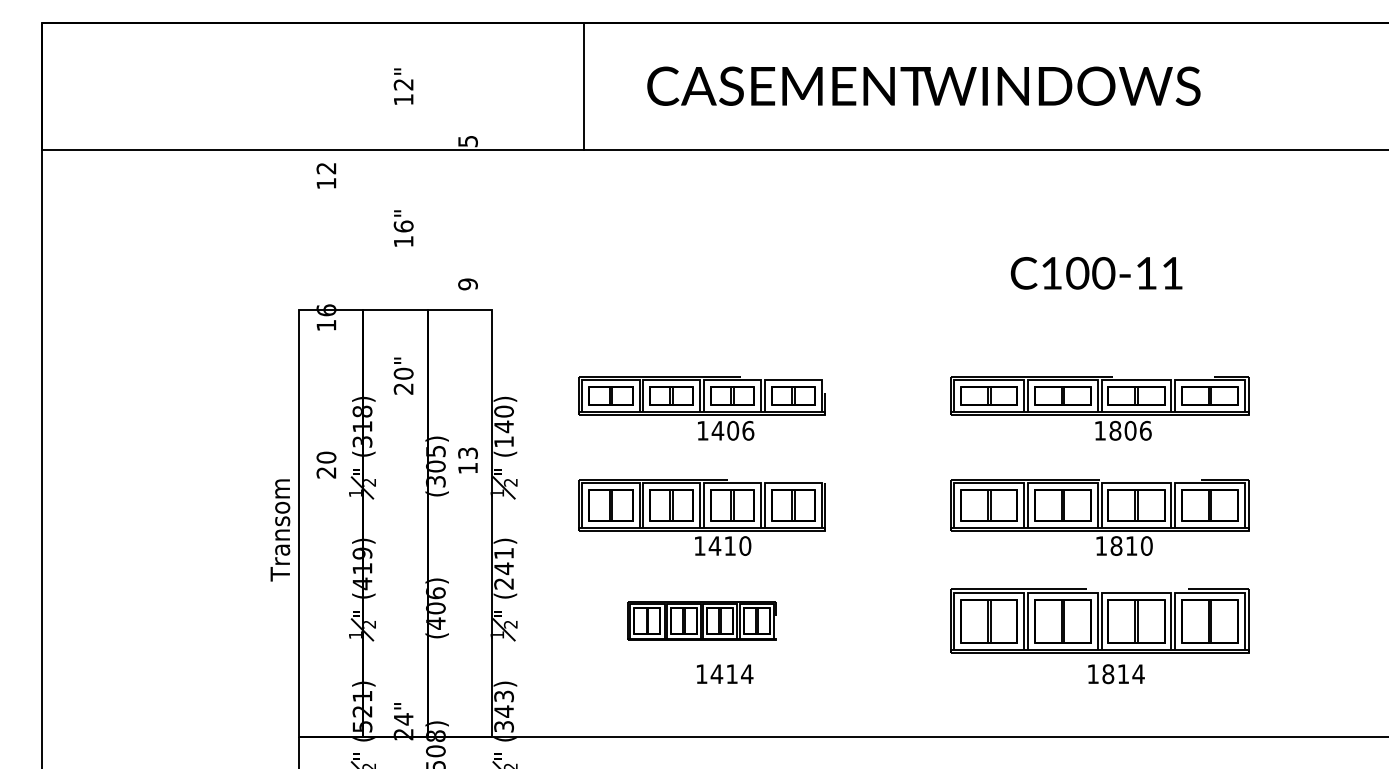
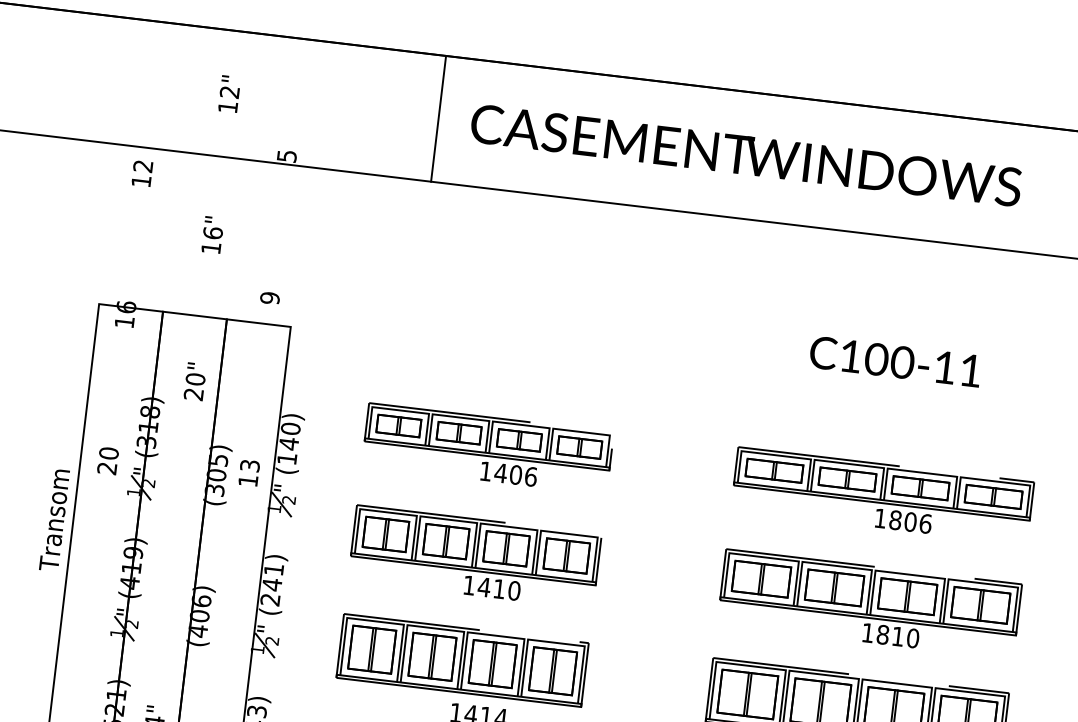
line: (584, 85) -> (439, 118), moved
part: (701, 620) -> (462, 659), size x1.67

